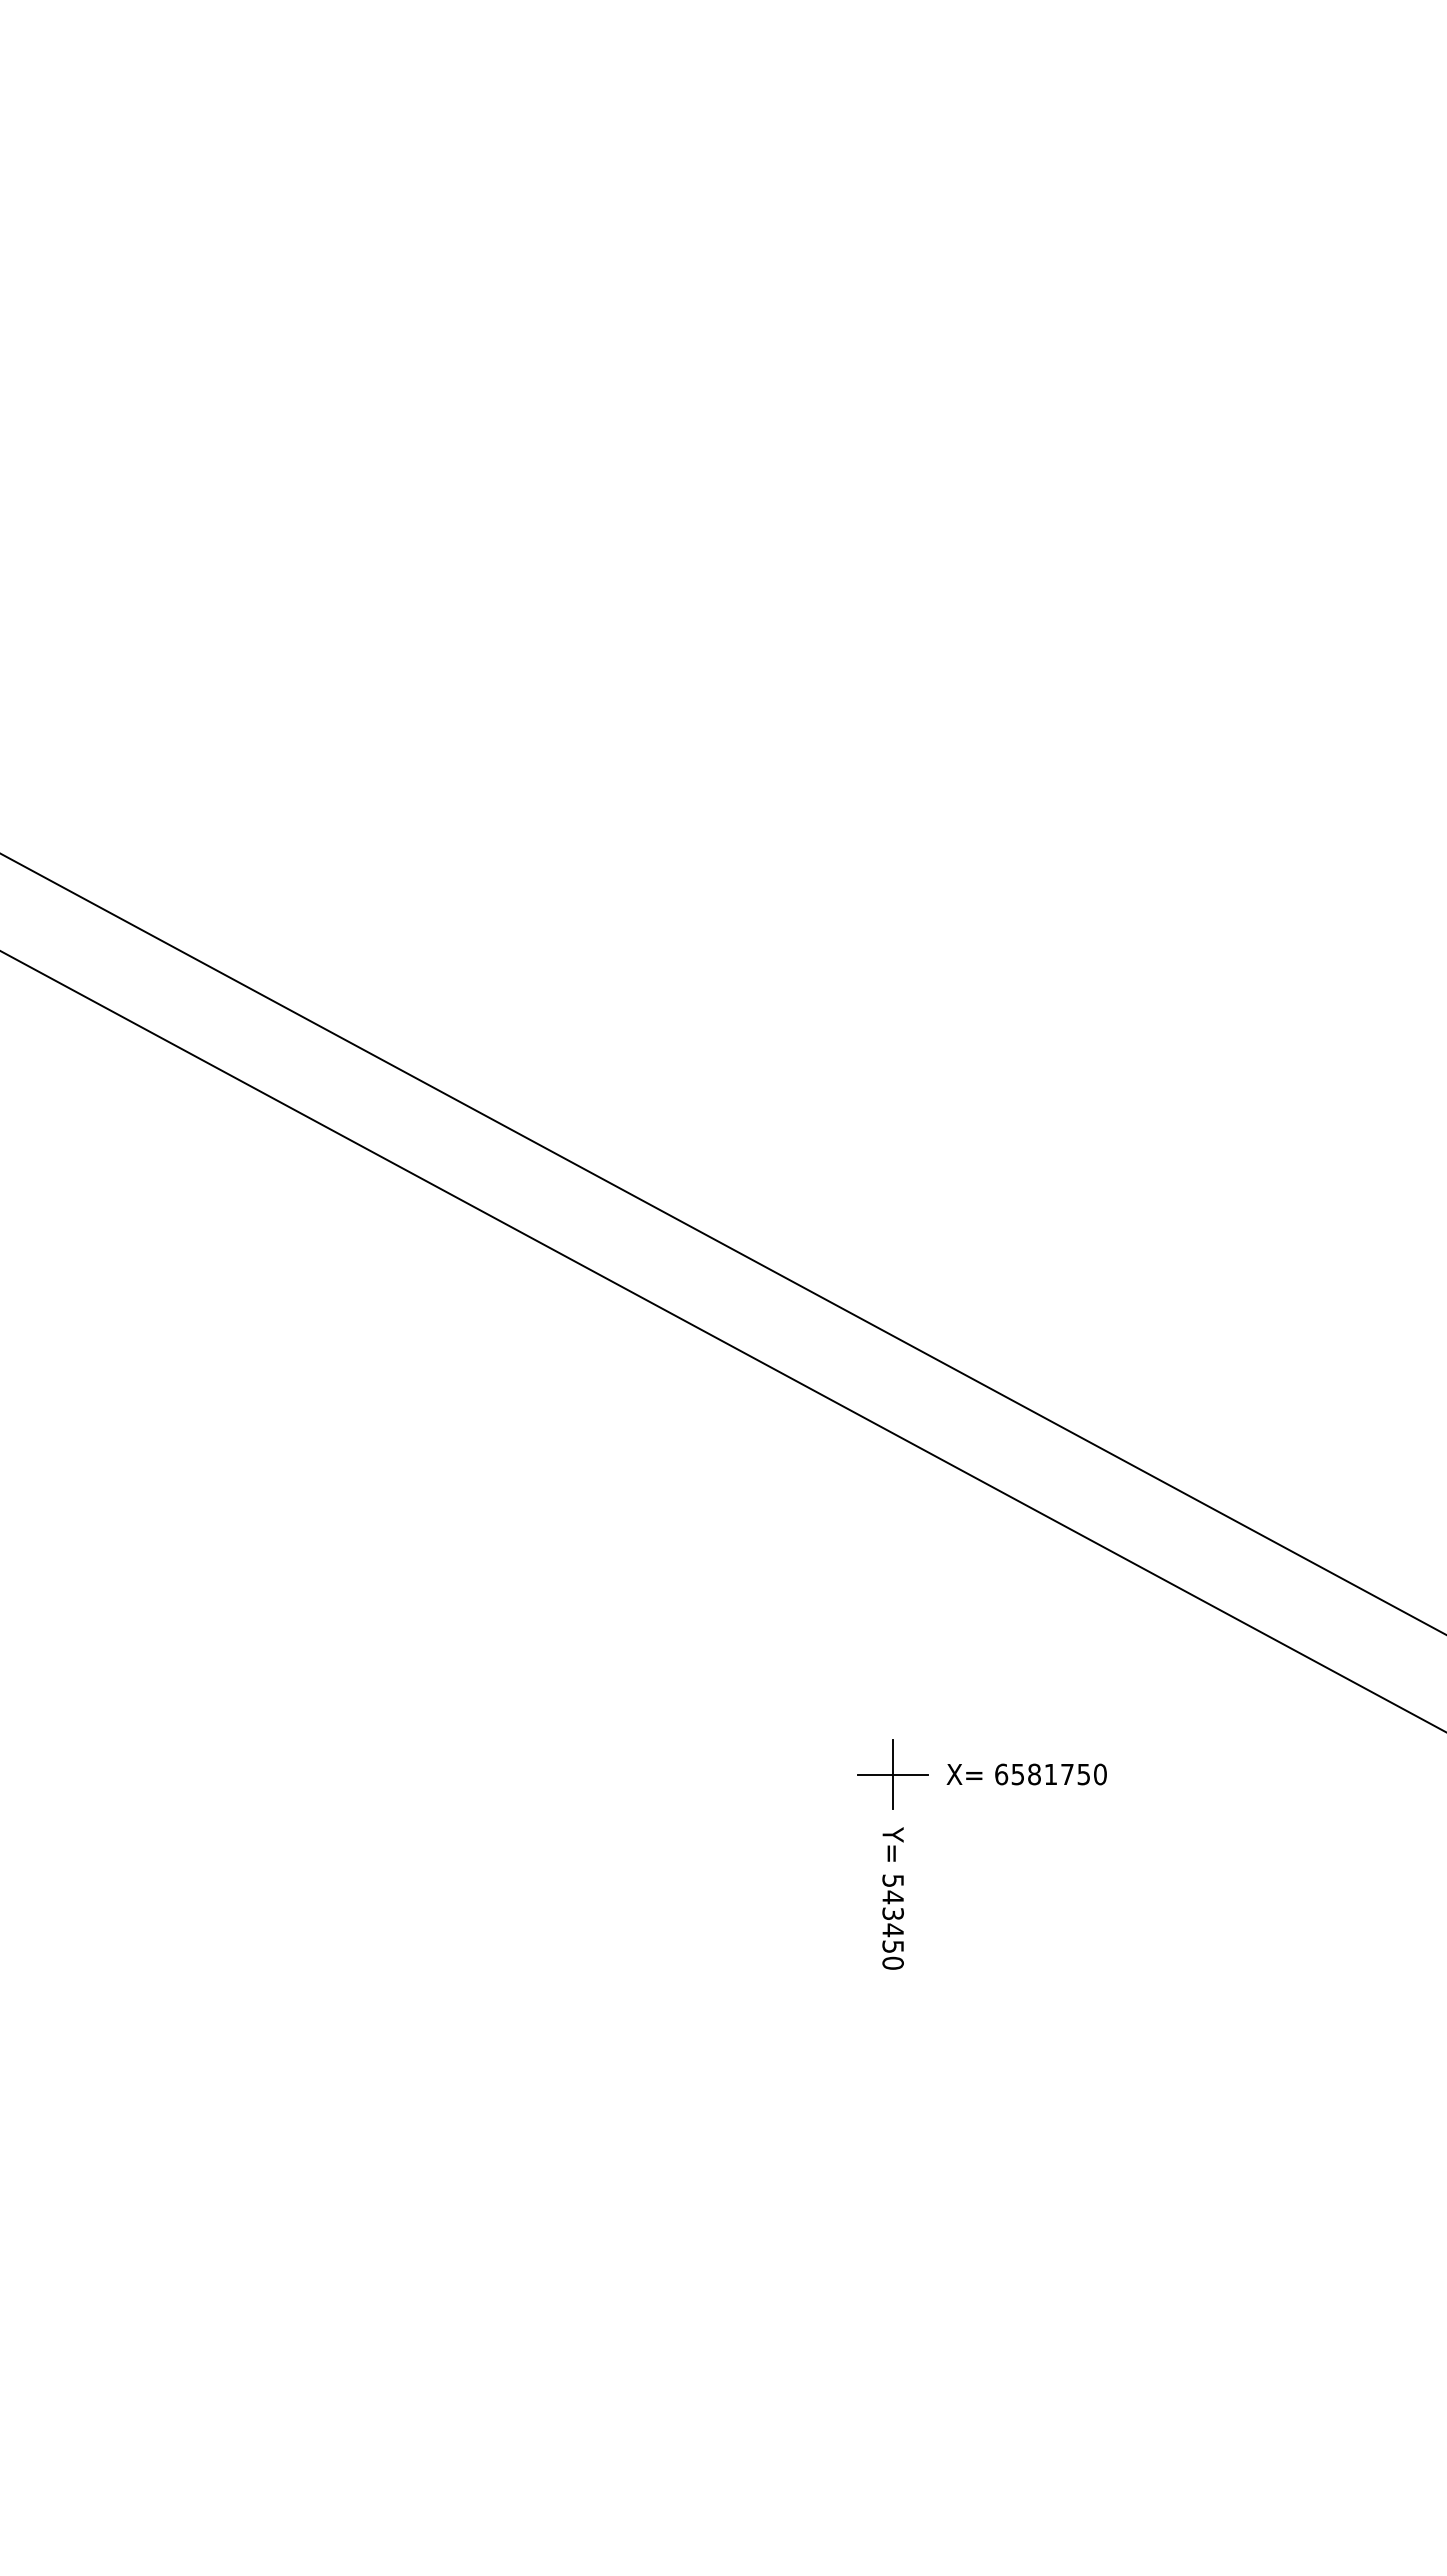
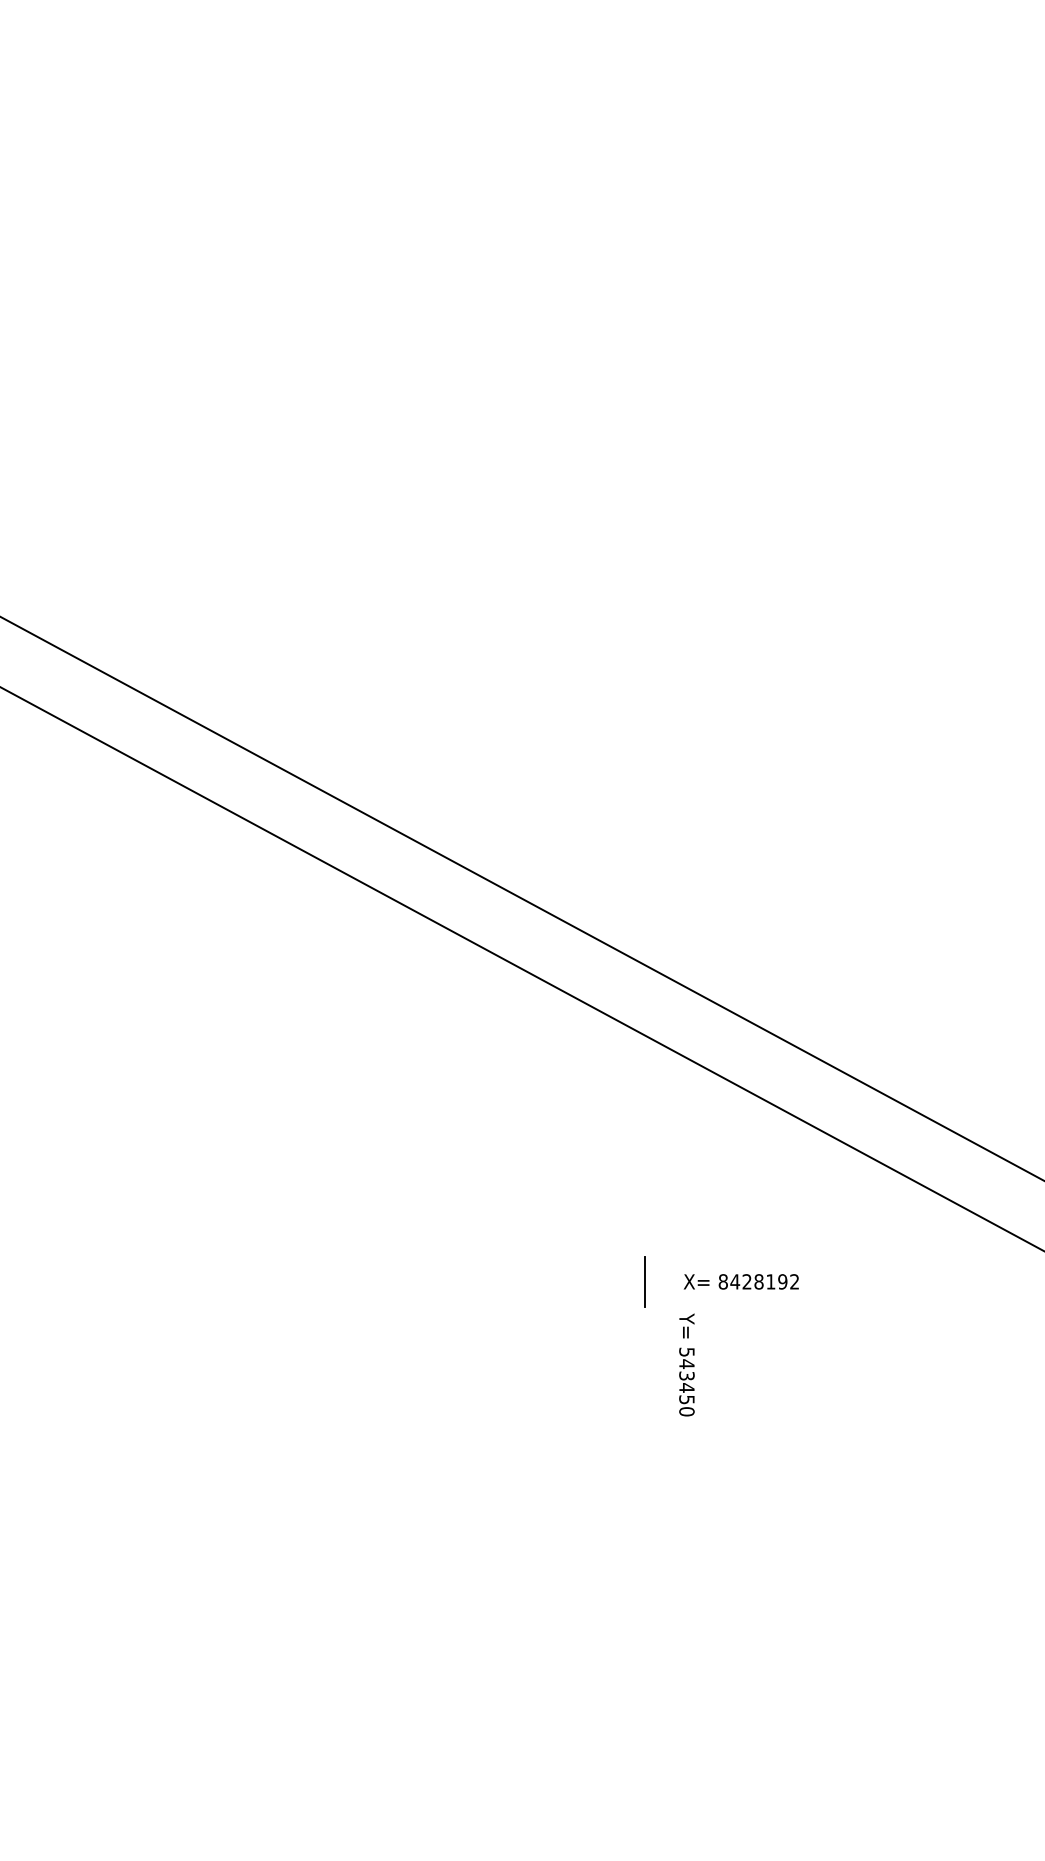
line: (893, 1774) -> (645, 1281), removed
text: (1050, 1774) -> (758, 1281), 6581750 -> 8428192
text: (892, 1898) -> (686, 1364), moved

